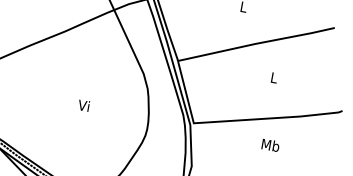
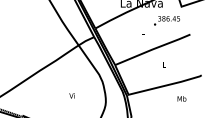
text: (269, 144) -> (181, 98), moved

